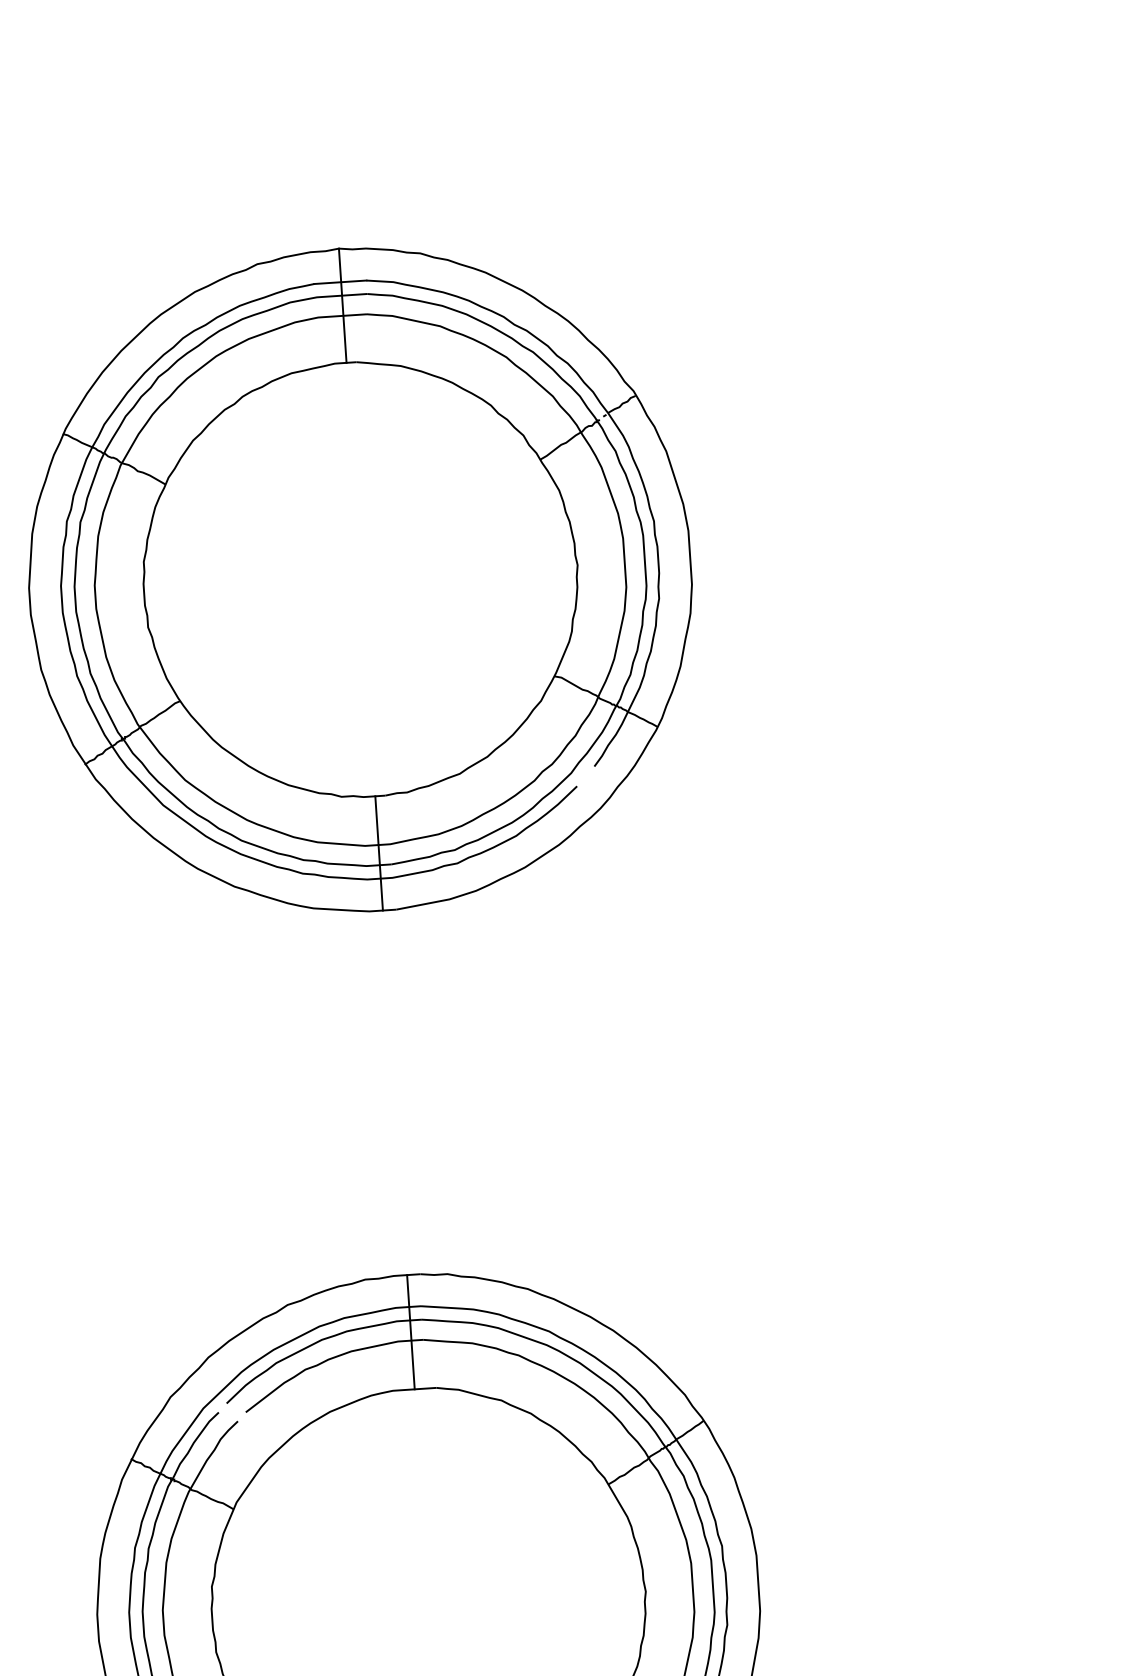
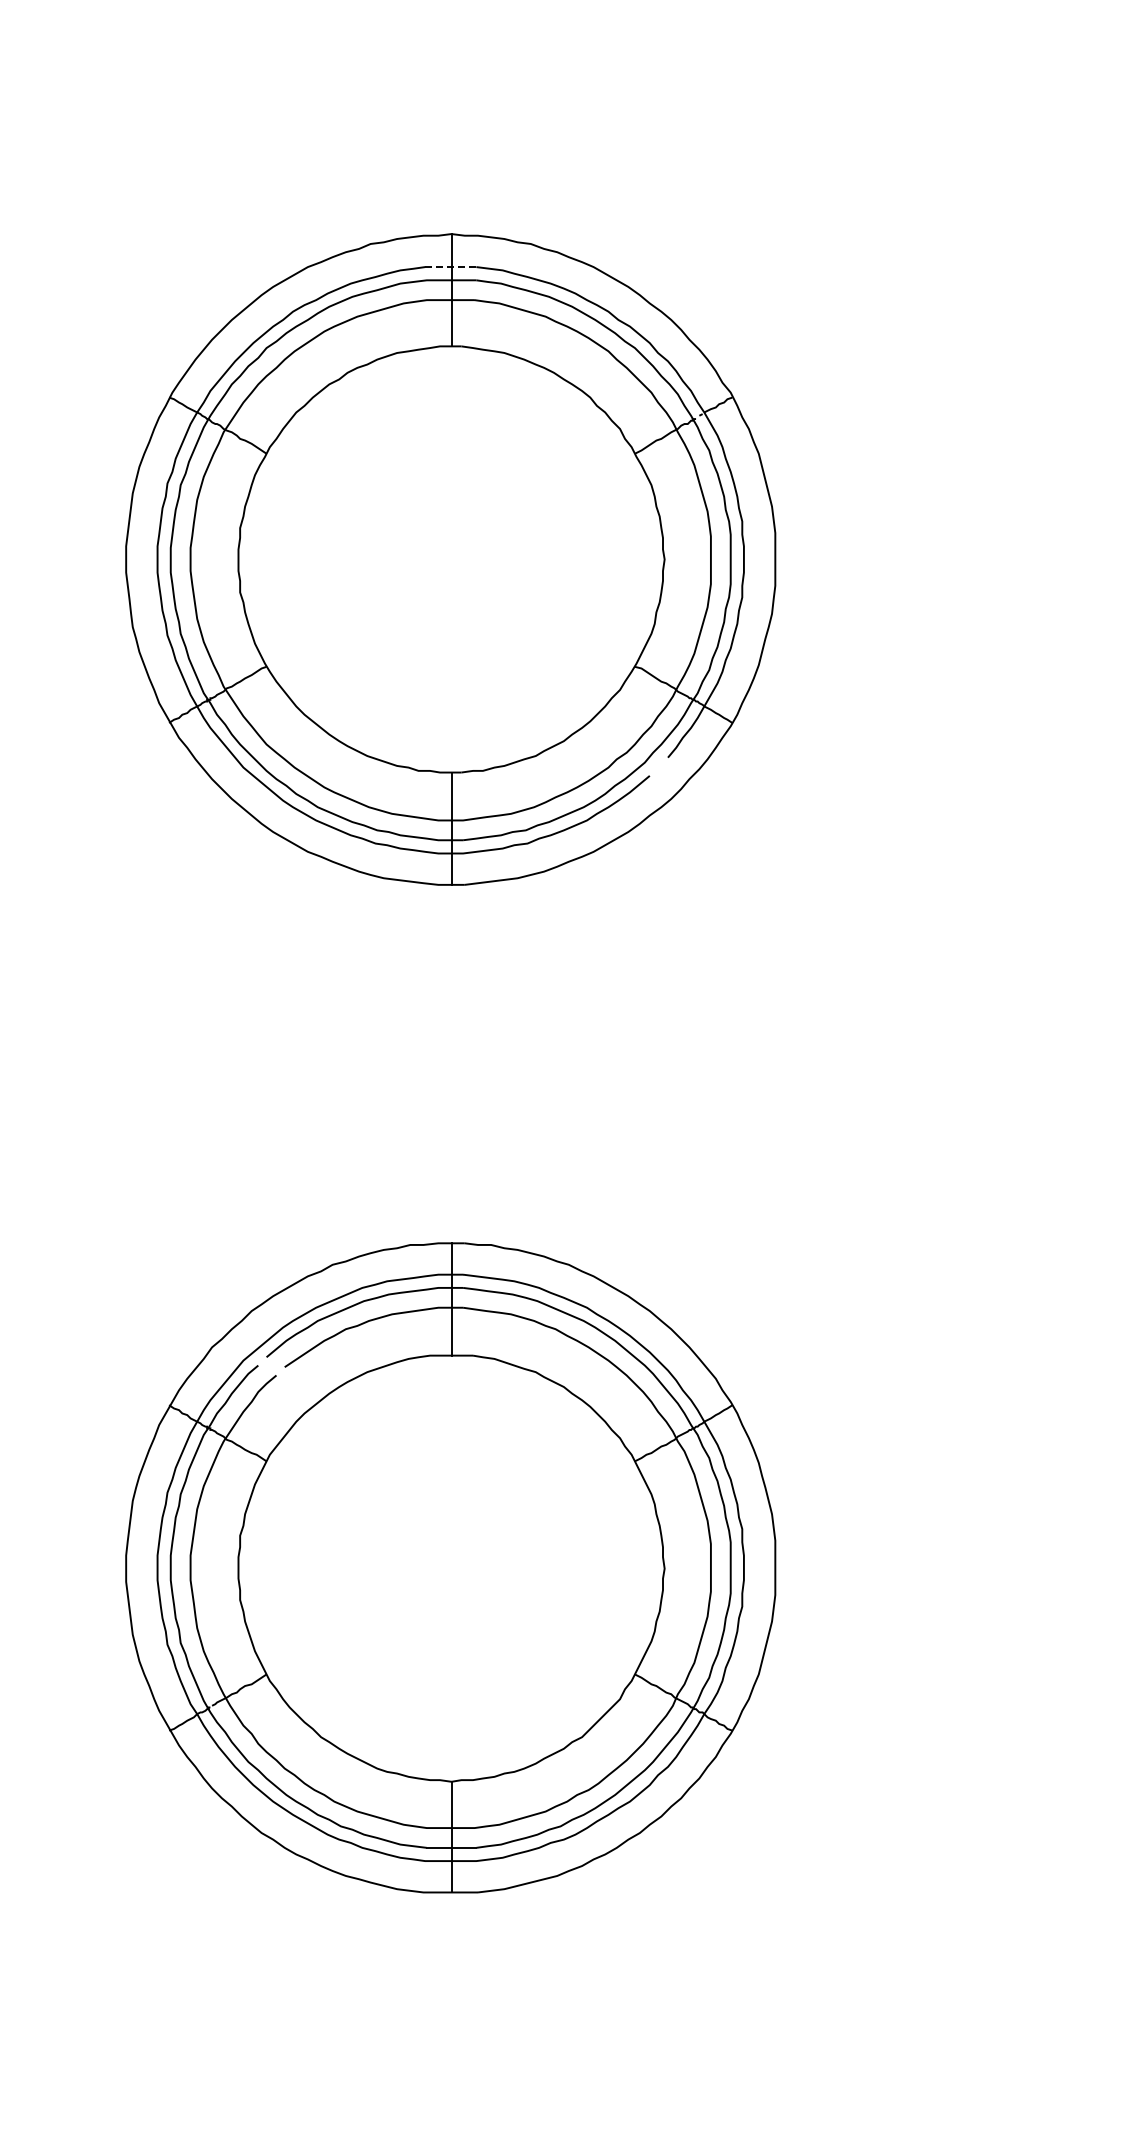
line: (340, 282) -> (450, 267), solid -> dashed

